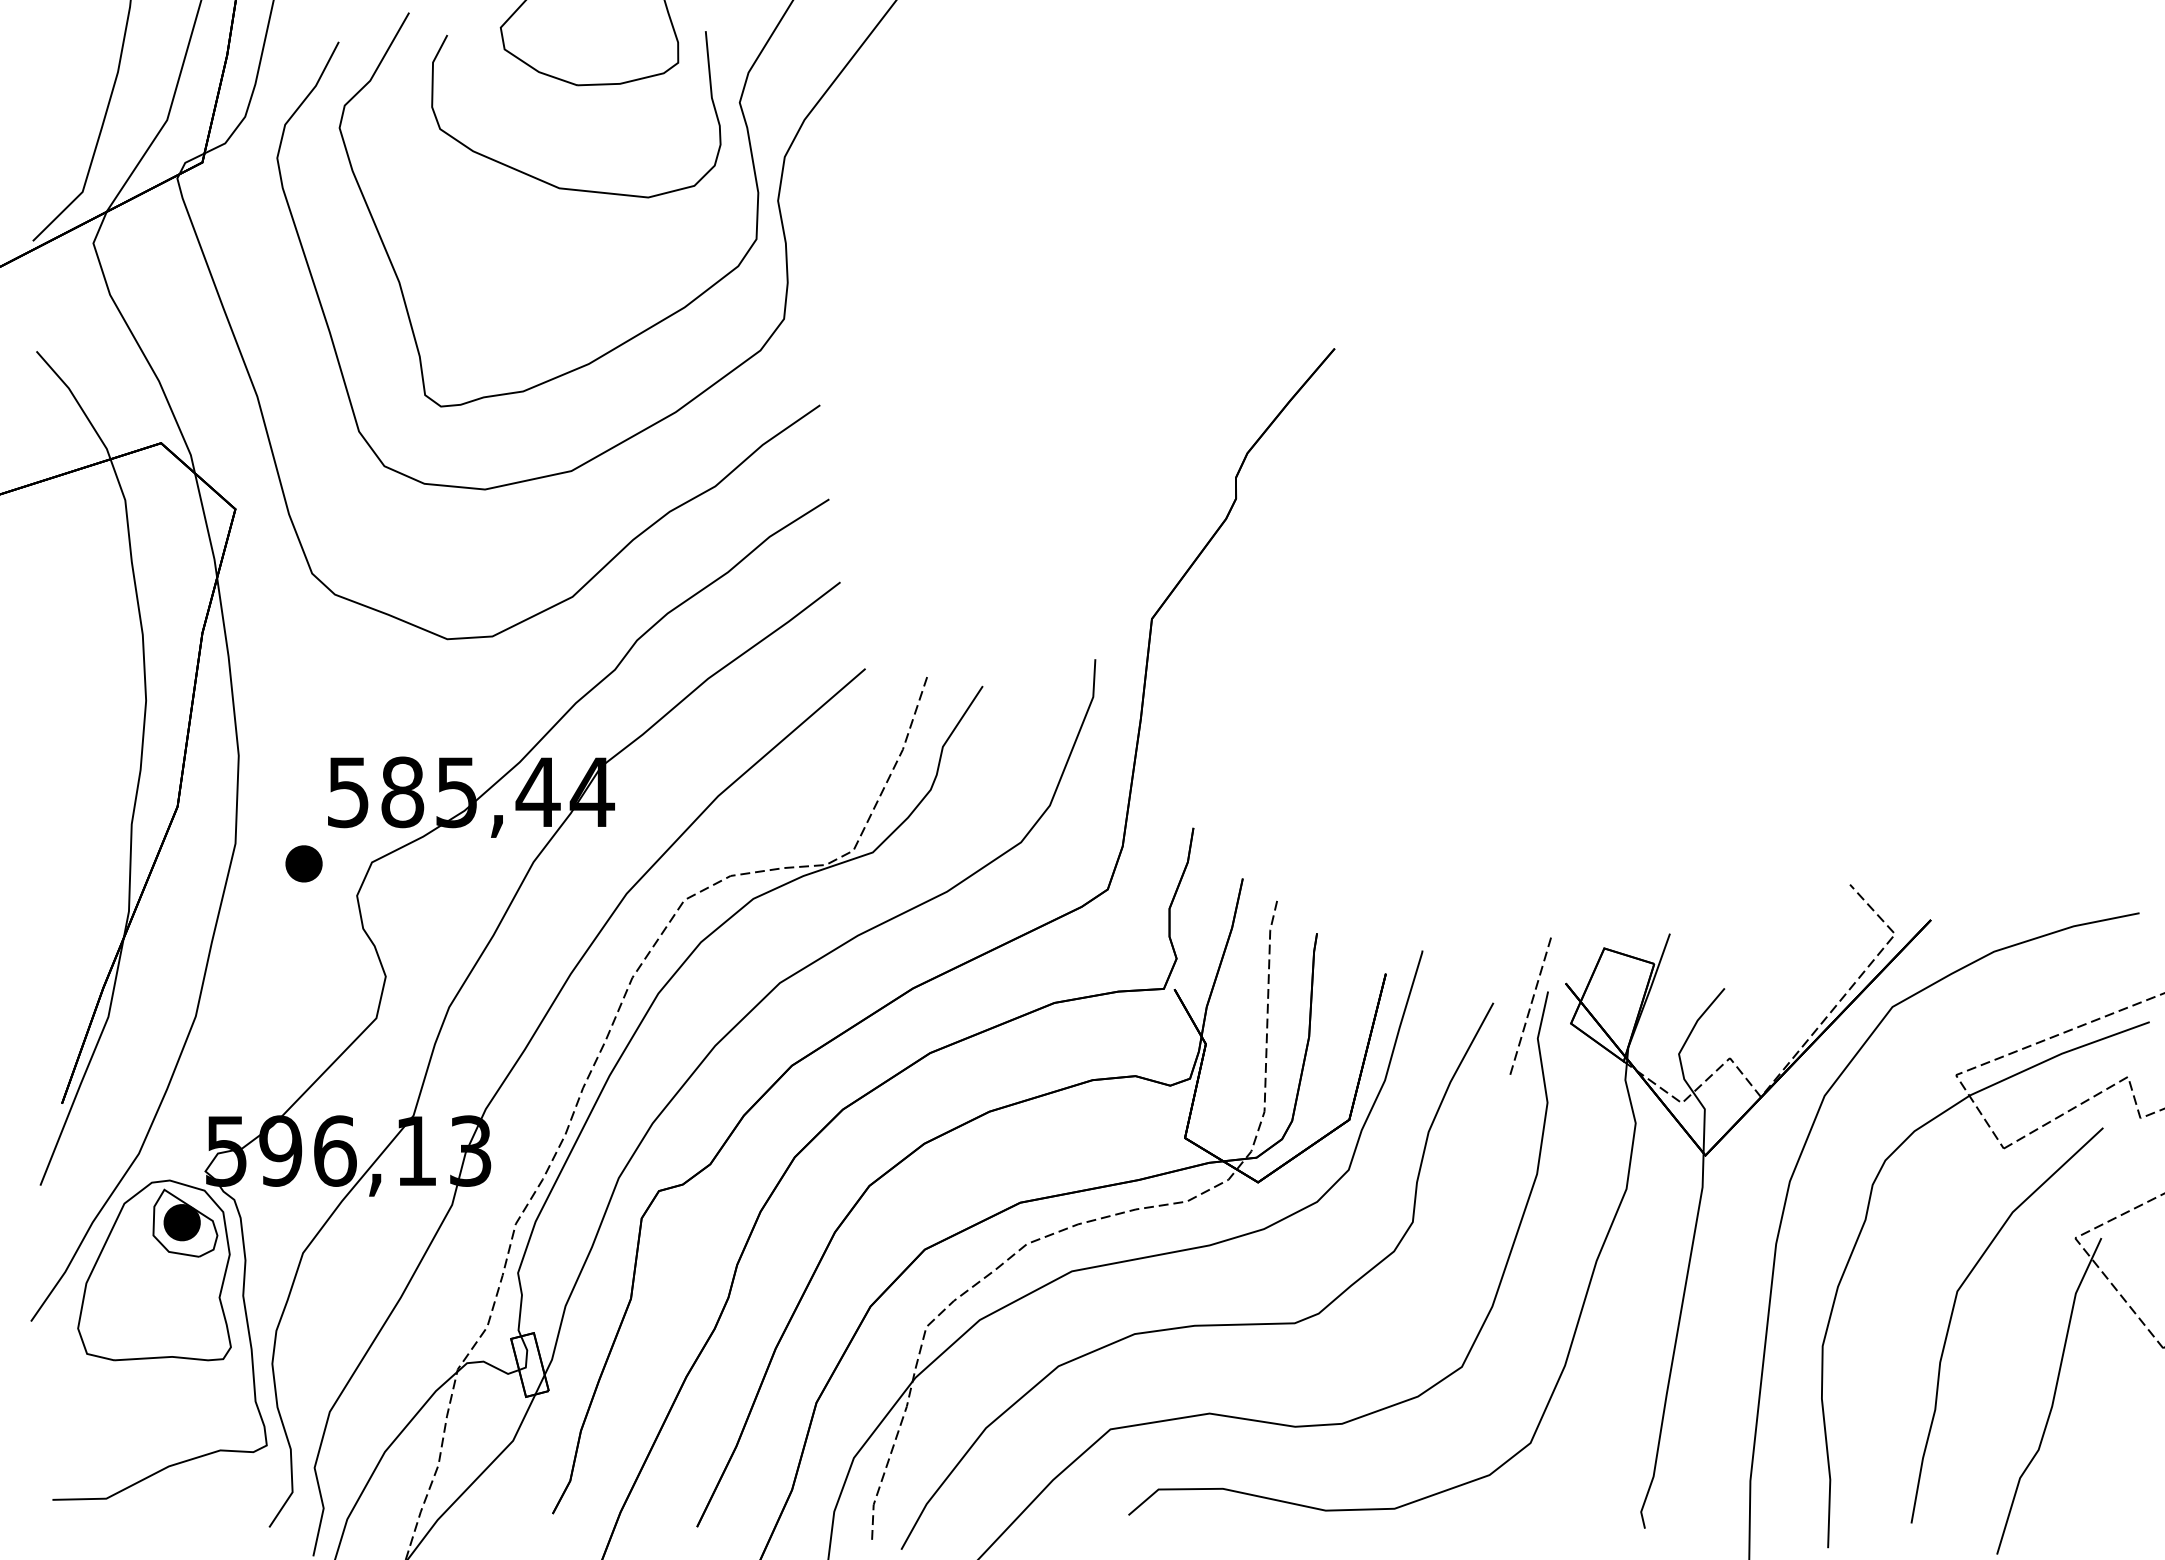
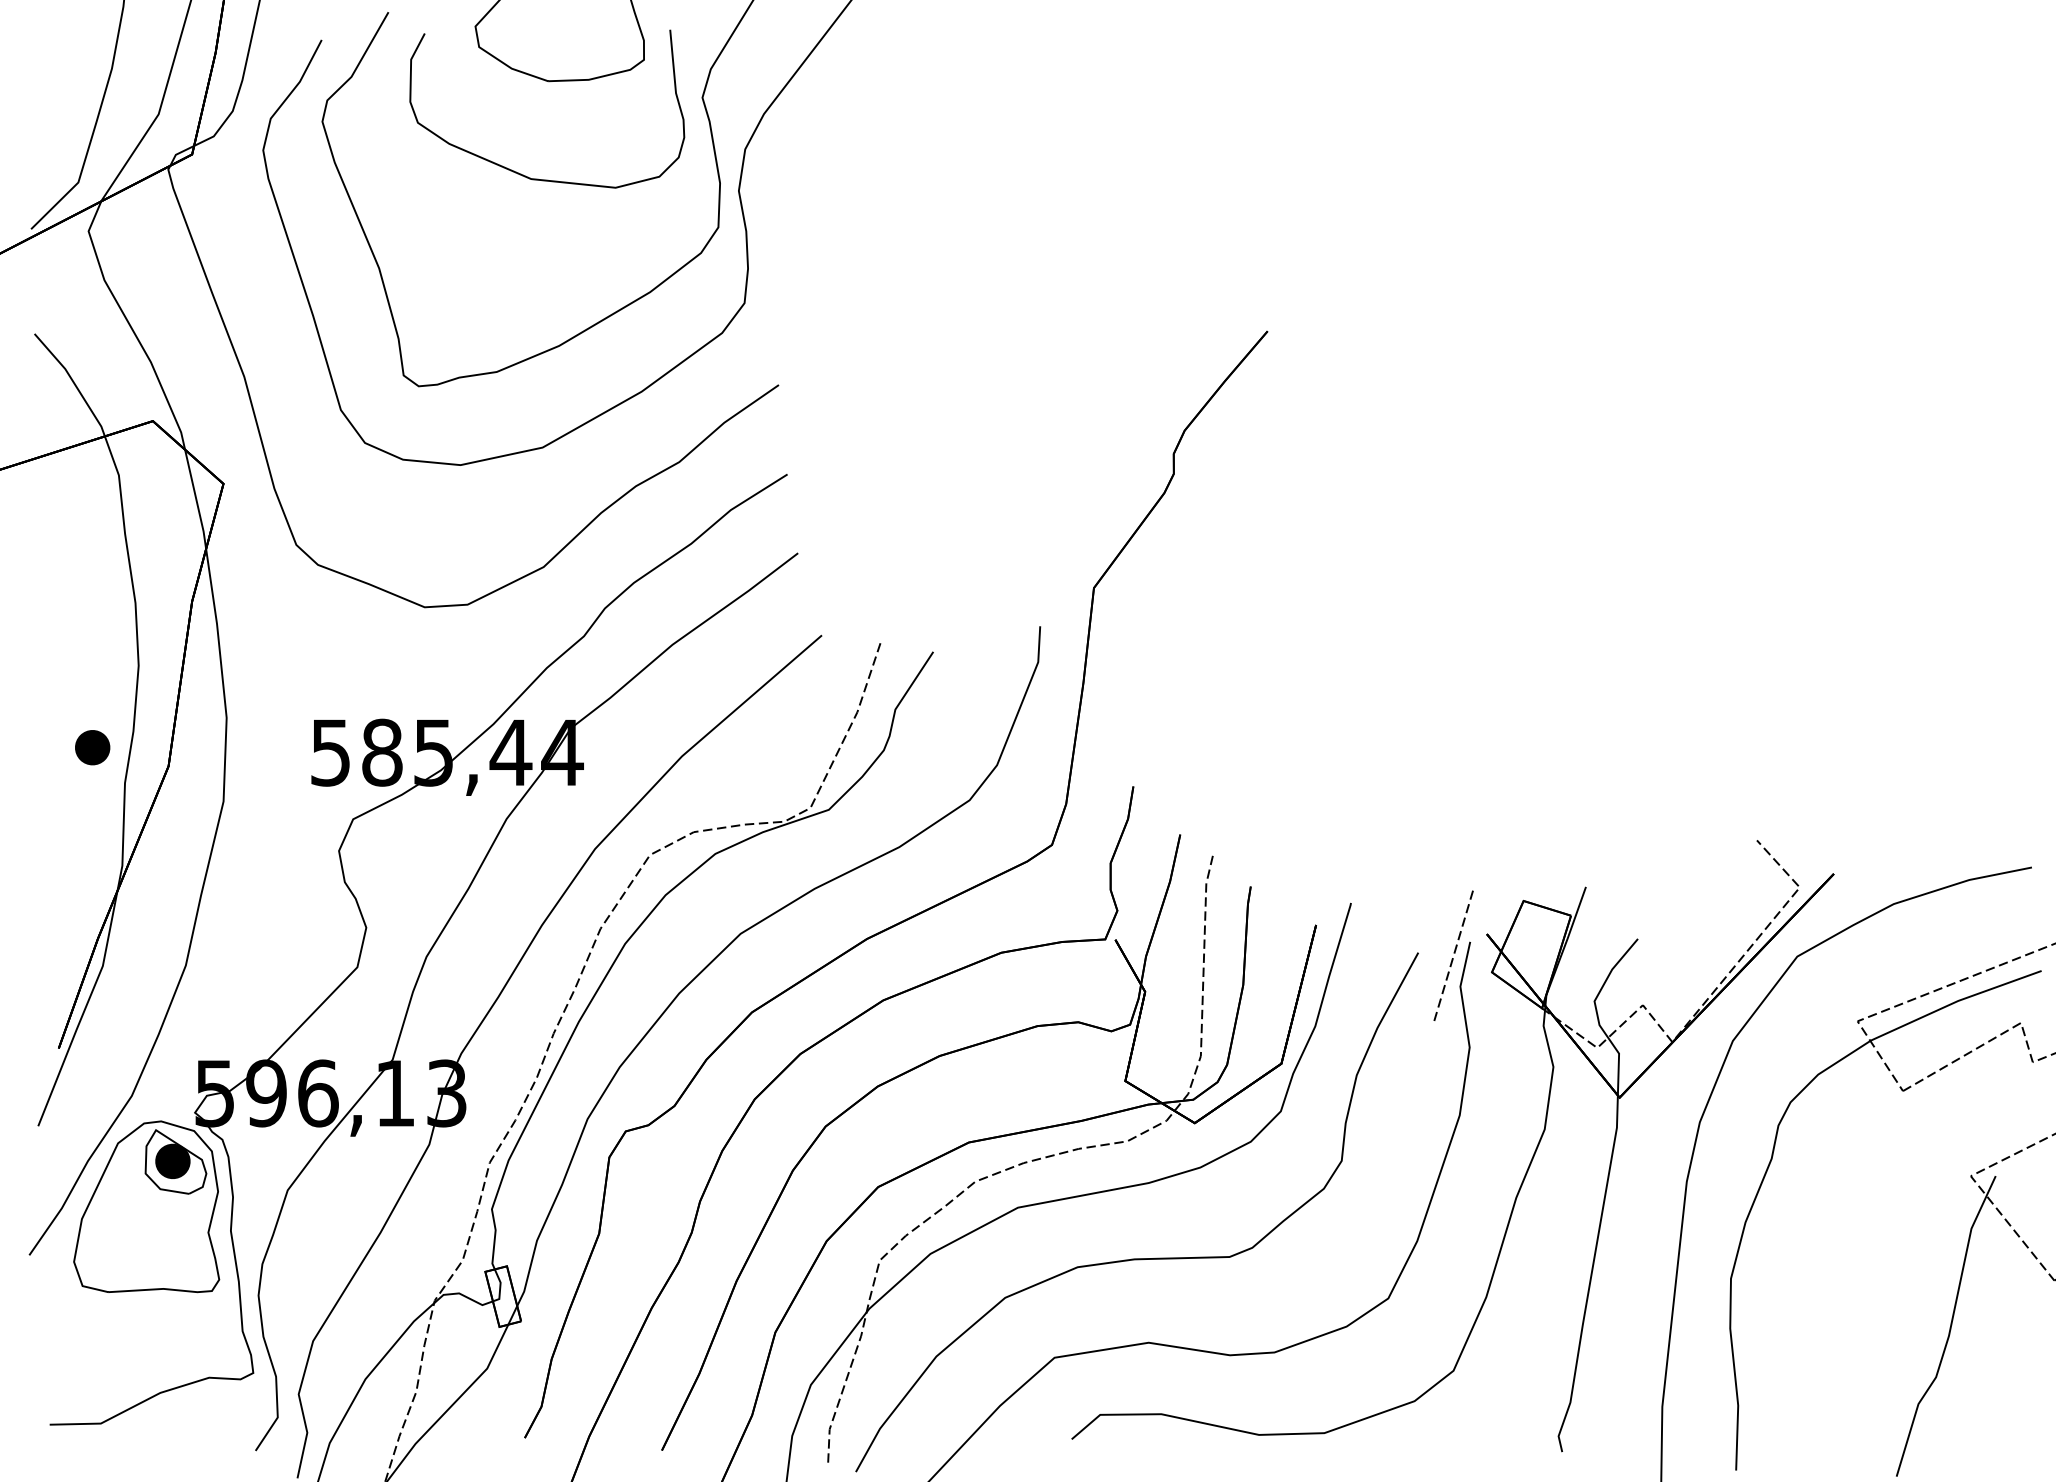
part: (303, 863) -> (92, 747), moved
curve: (1953, 1312) -> (1855, 1246), removed

